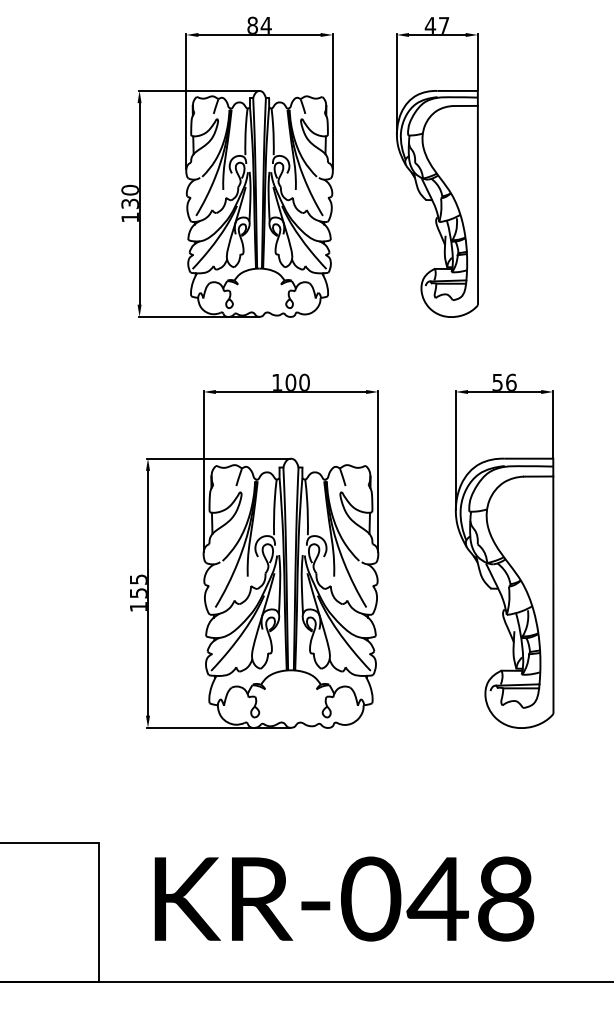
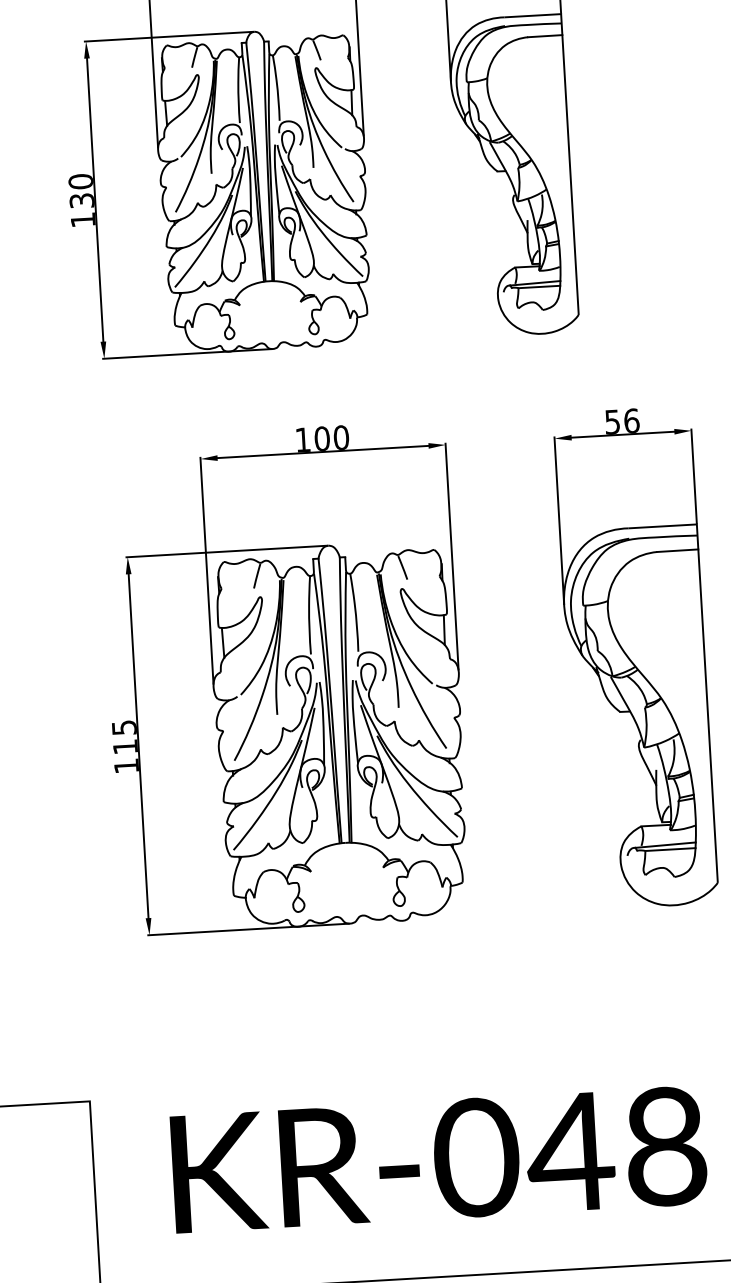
text: (138, 593) -> (125, 747), 155 -> 115

